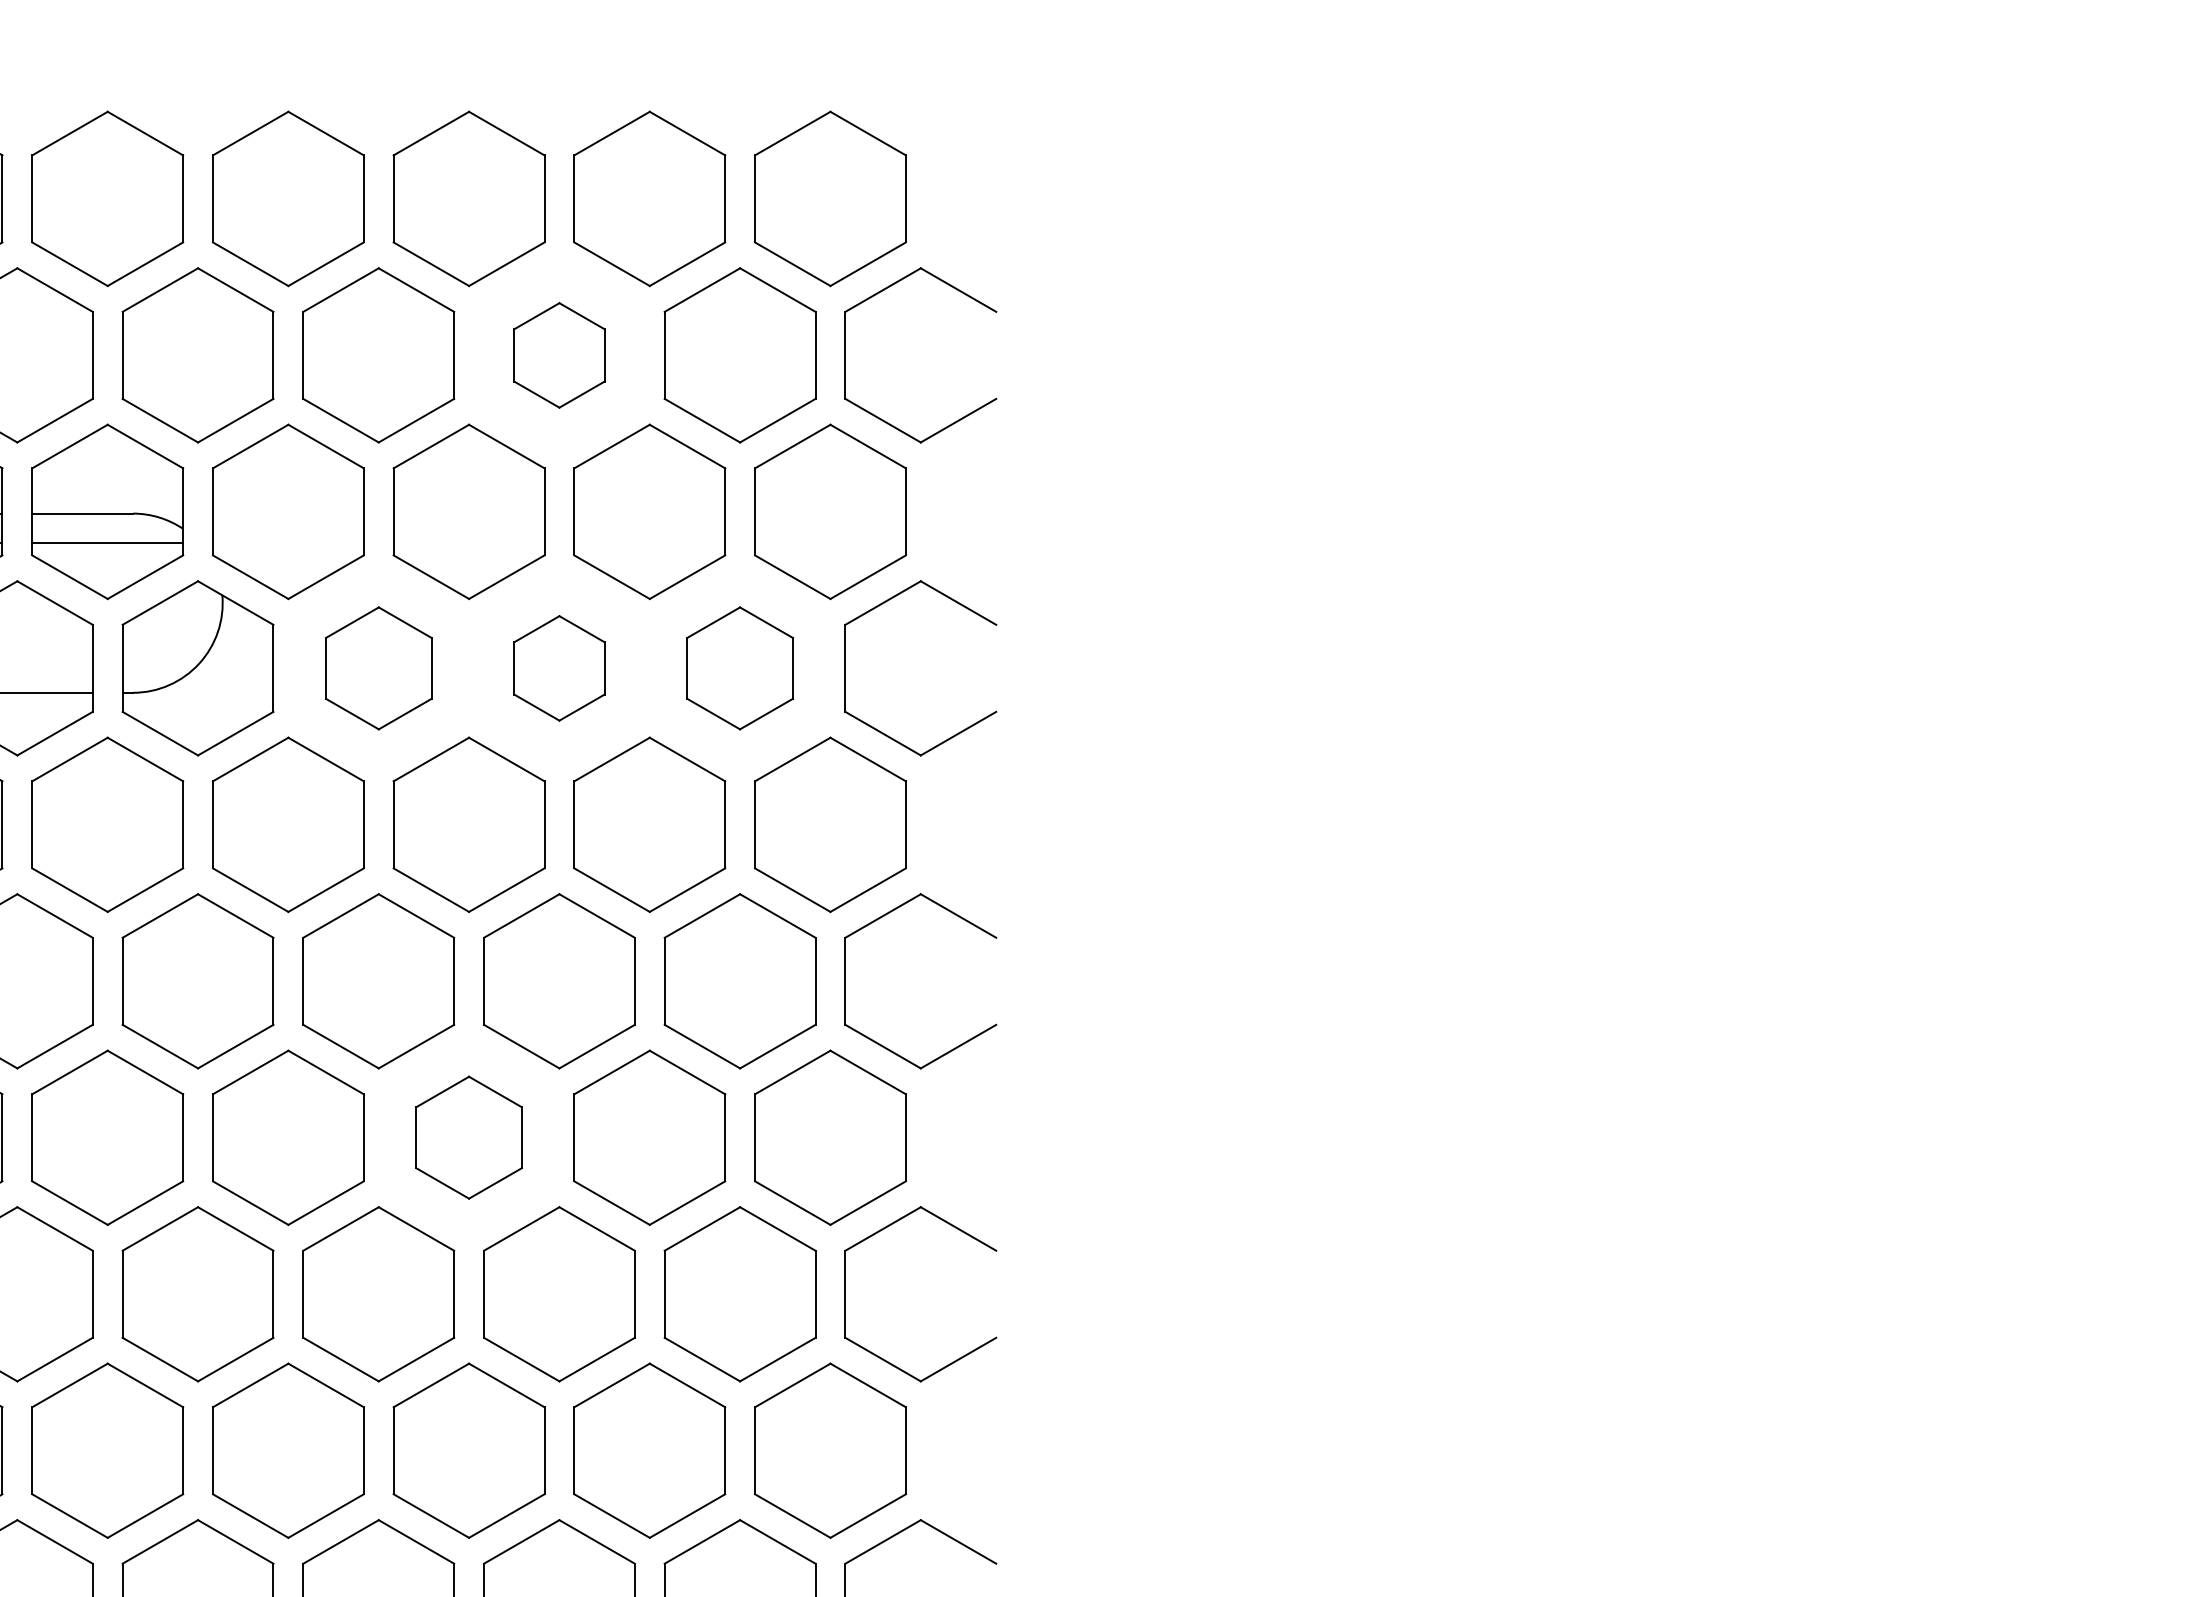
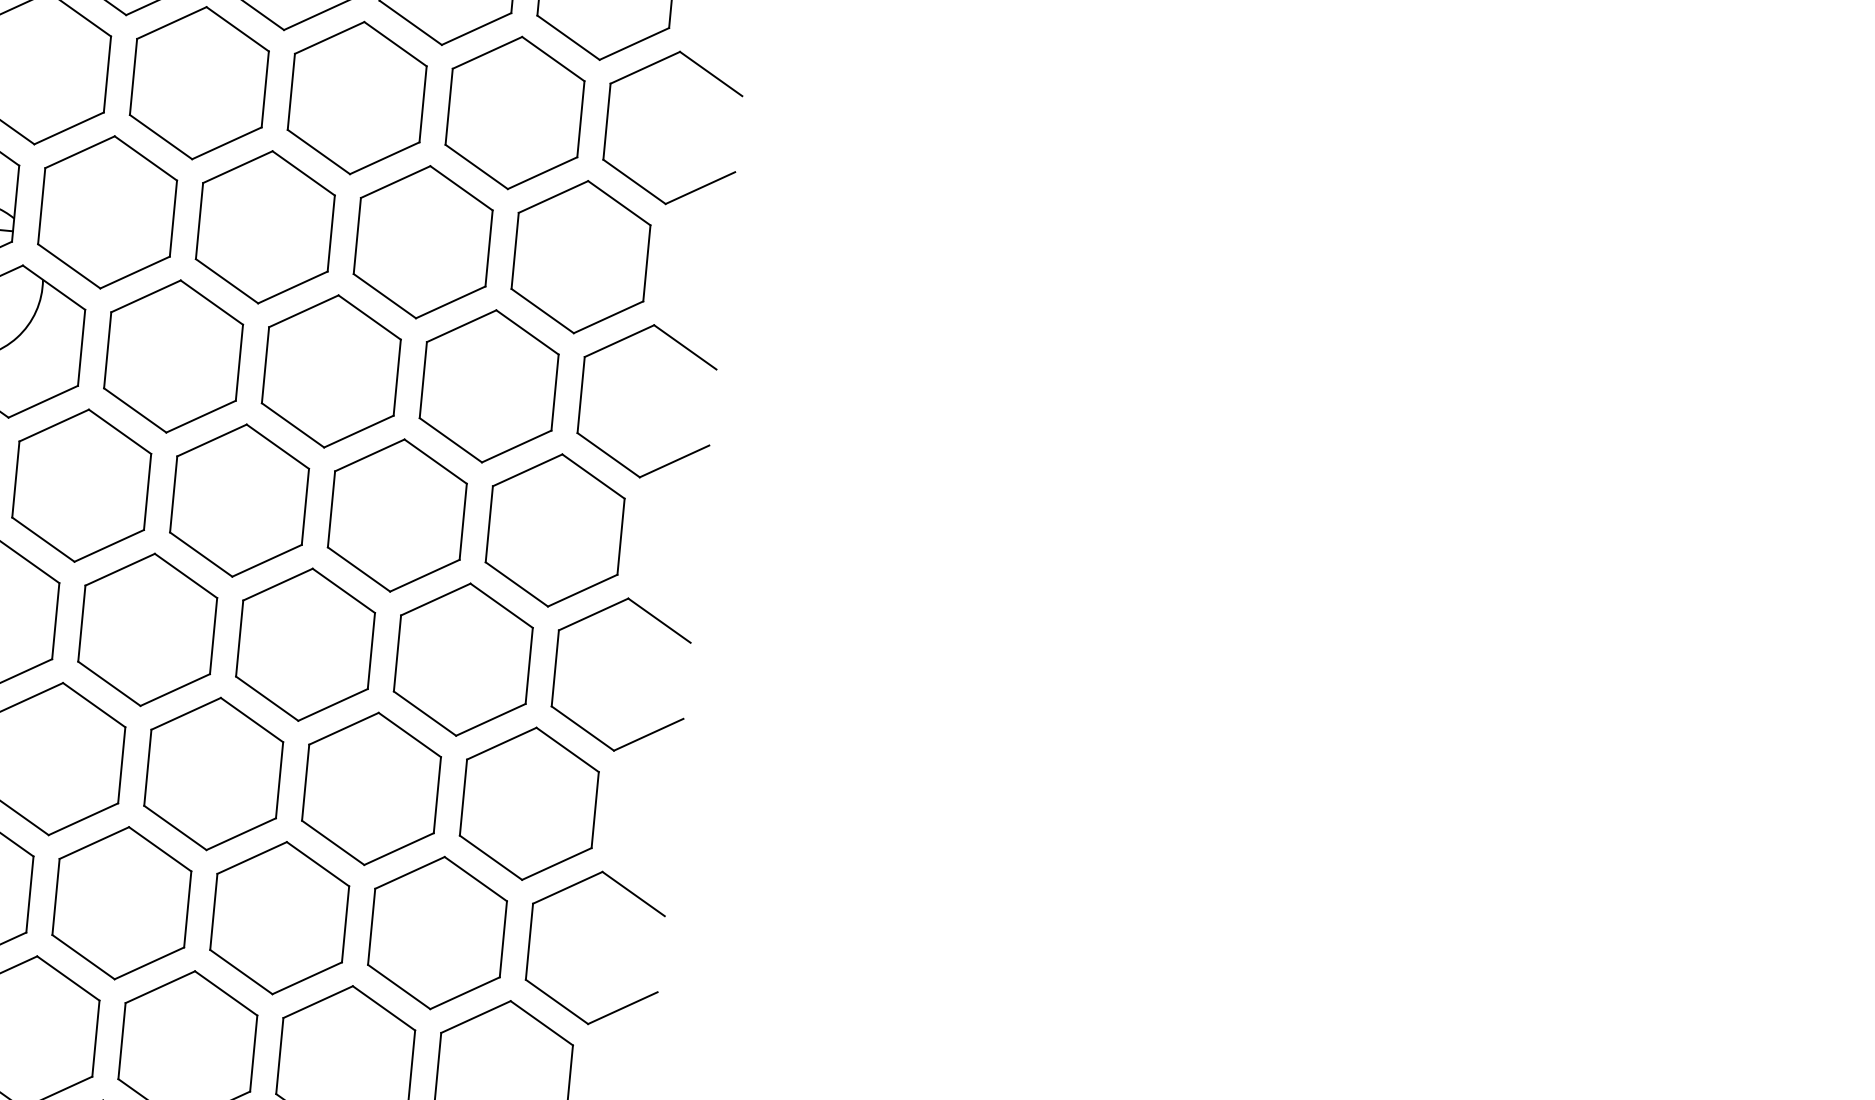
part: (559, 355) -> (357, 98), size x1.67
part: (378, 668) -> (173, 356), size x1.43
part: (559, 668) -> (331, 371), size x1.67
part: (739, 668) -> (488, 386), size x1.43
part: (468, 1137) -> (213, 773), size x1.43

